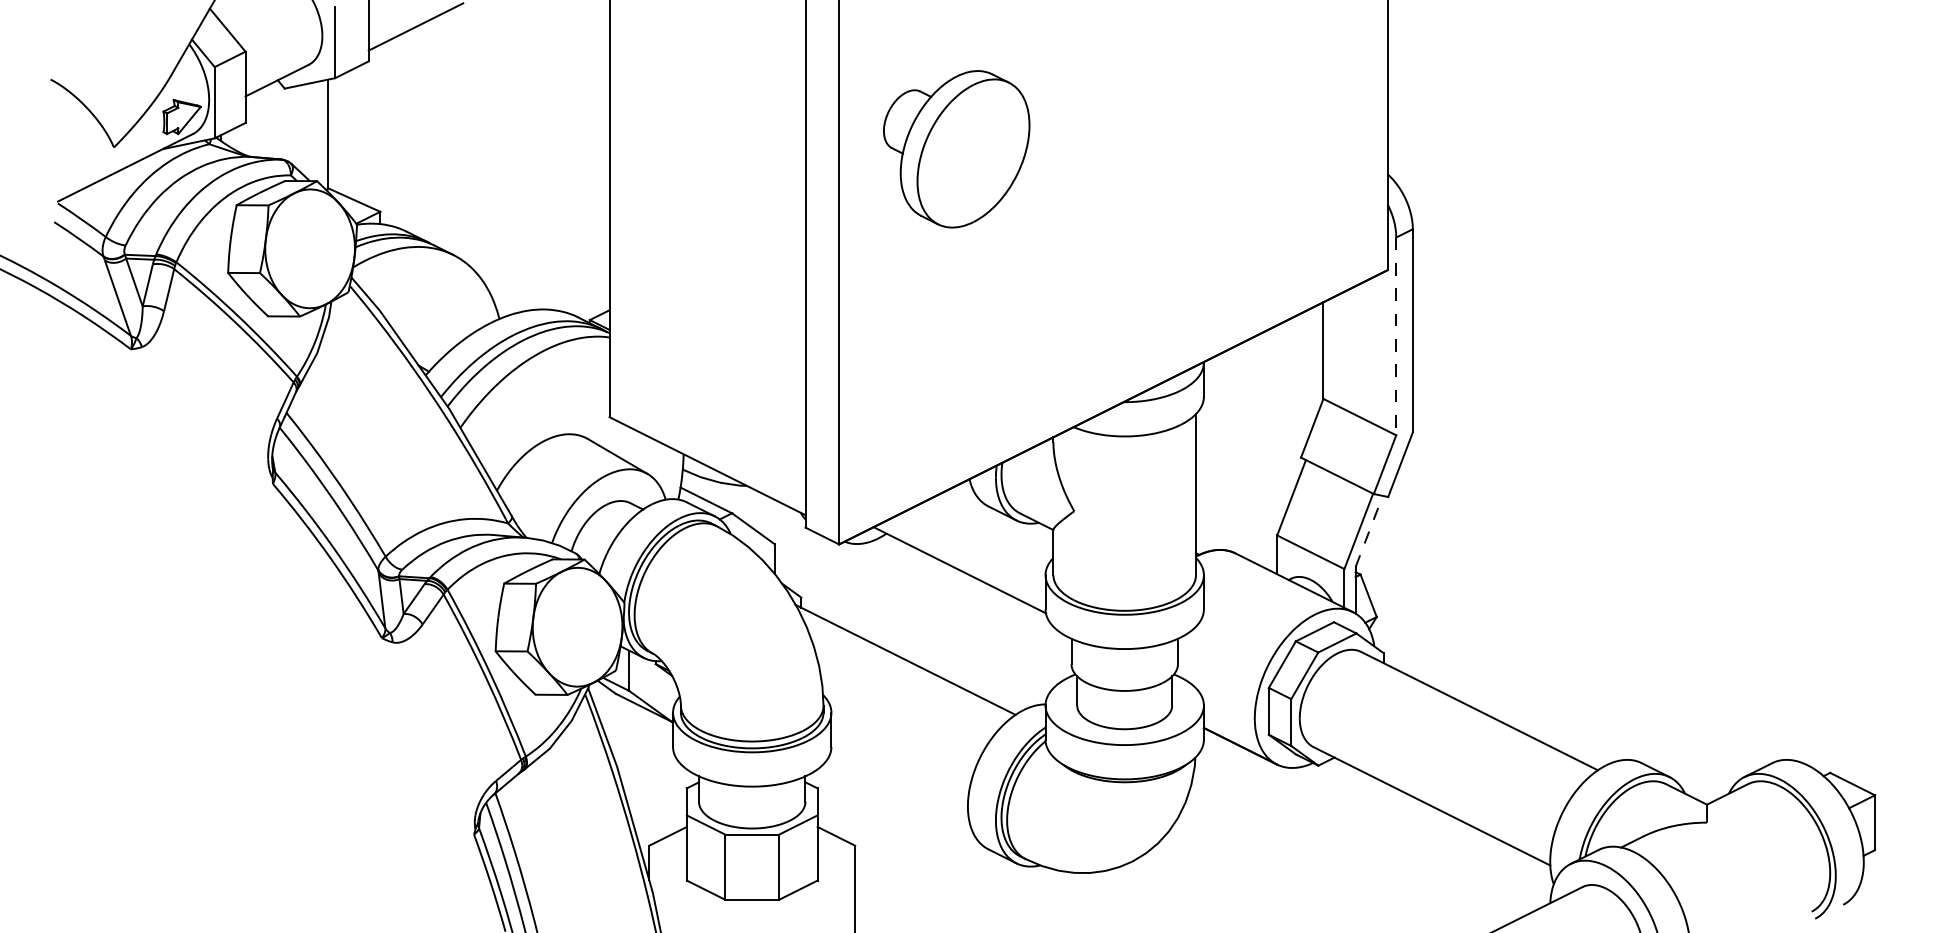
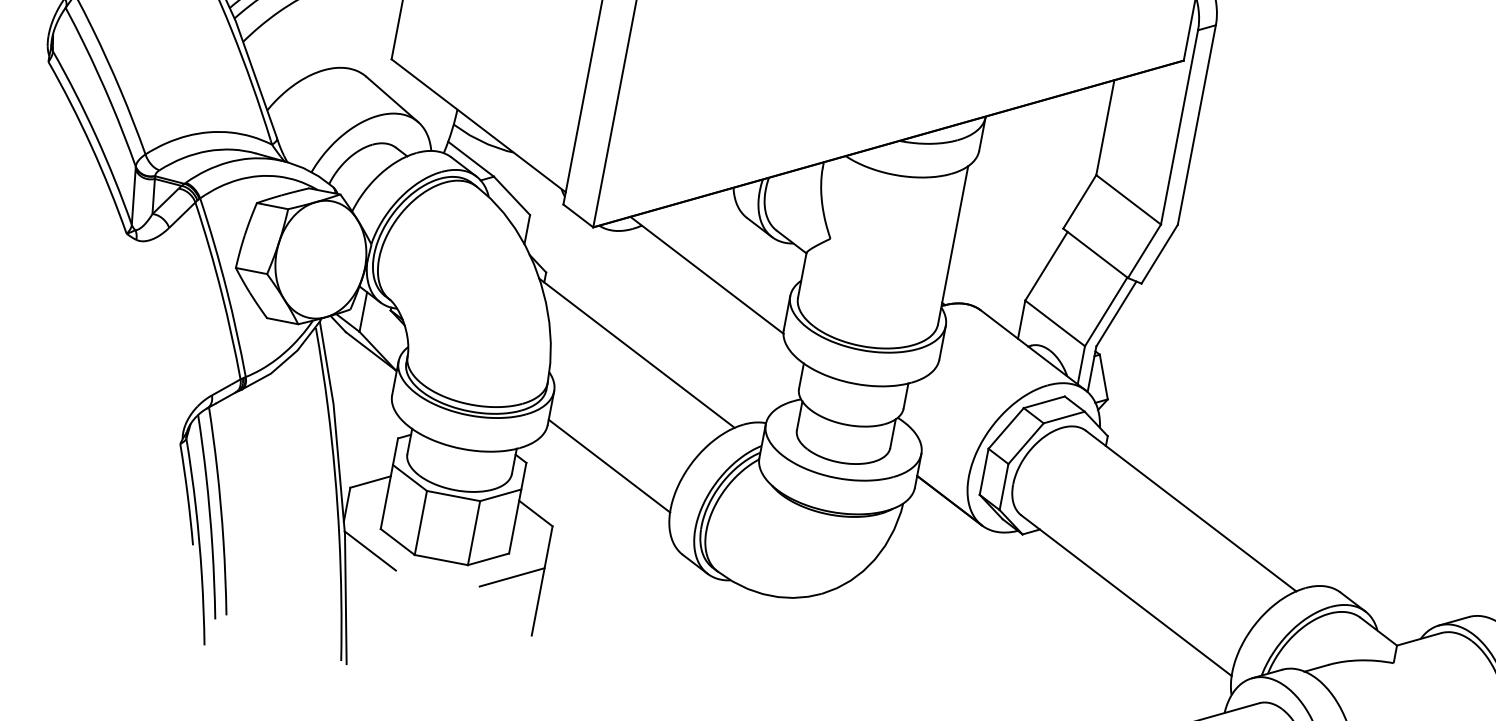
line: (1396, 336) -> (1179, 127), dashed -> solid
line: (1369, 531) -> (1116, 314), dashed -> solid
line: (899, 775) -> (609, 465), added
line: (680, 903) -> (370, 550), added
line: (824, 903) -> (511, 577), added

